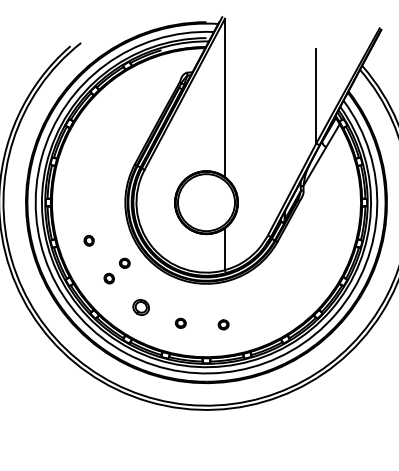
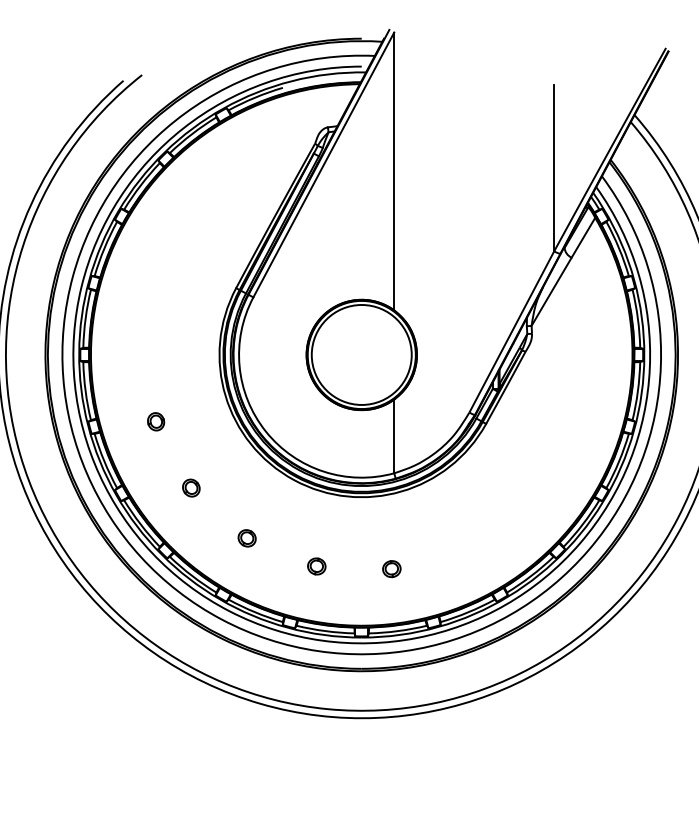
part: (124, 262) -> (218, 459), removed
part: (140, 306) -> (246, 536), size x0.62

